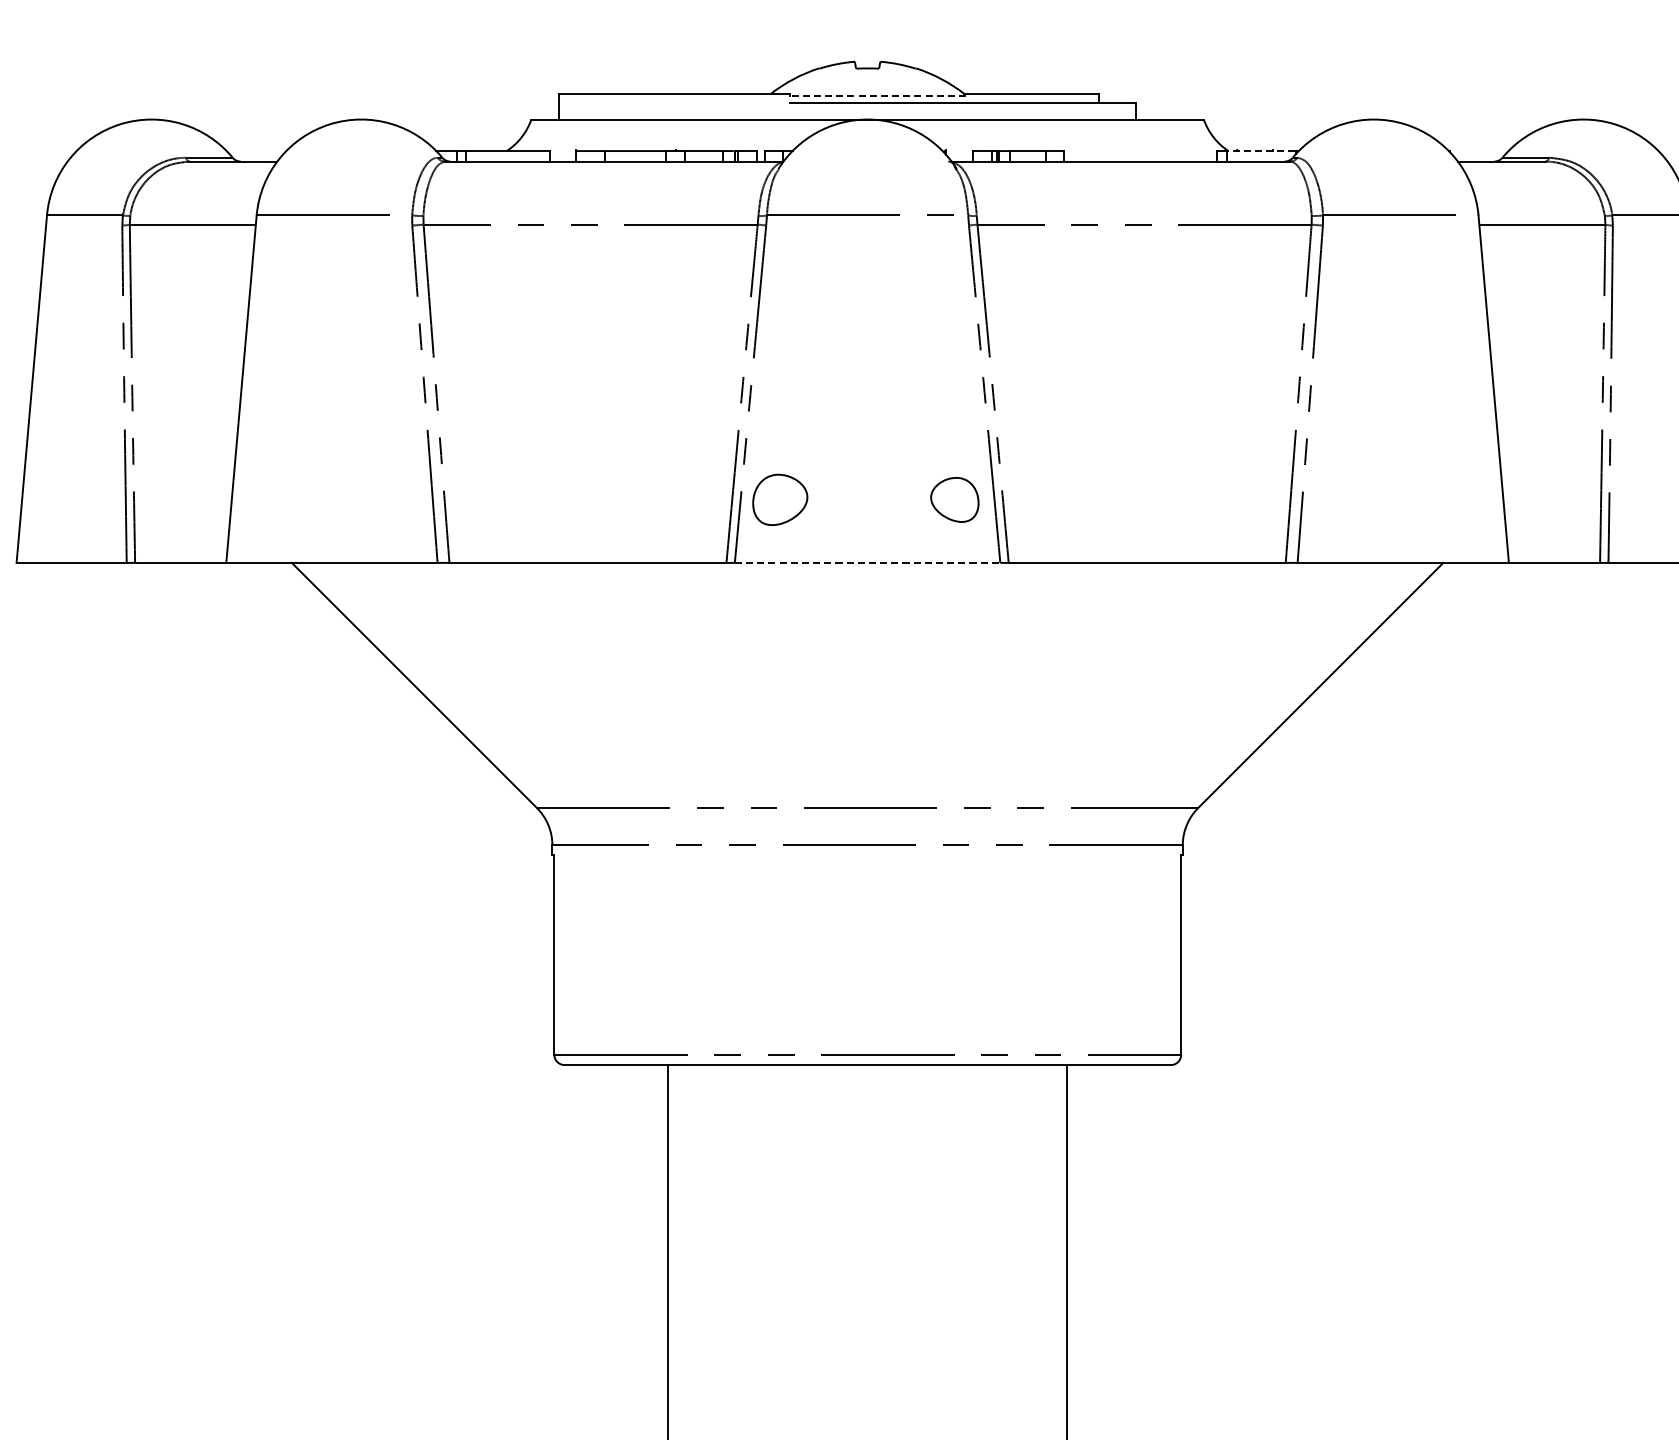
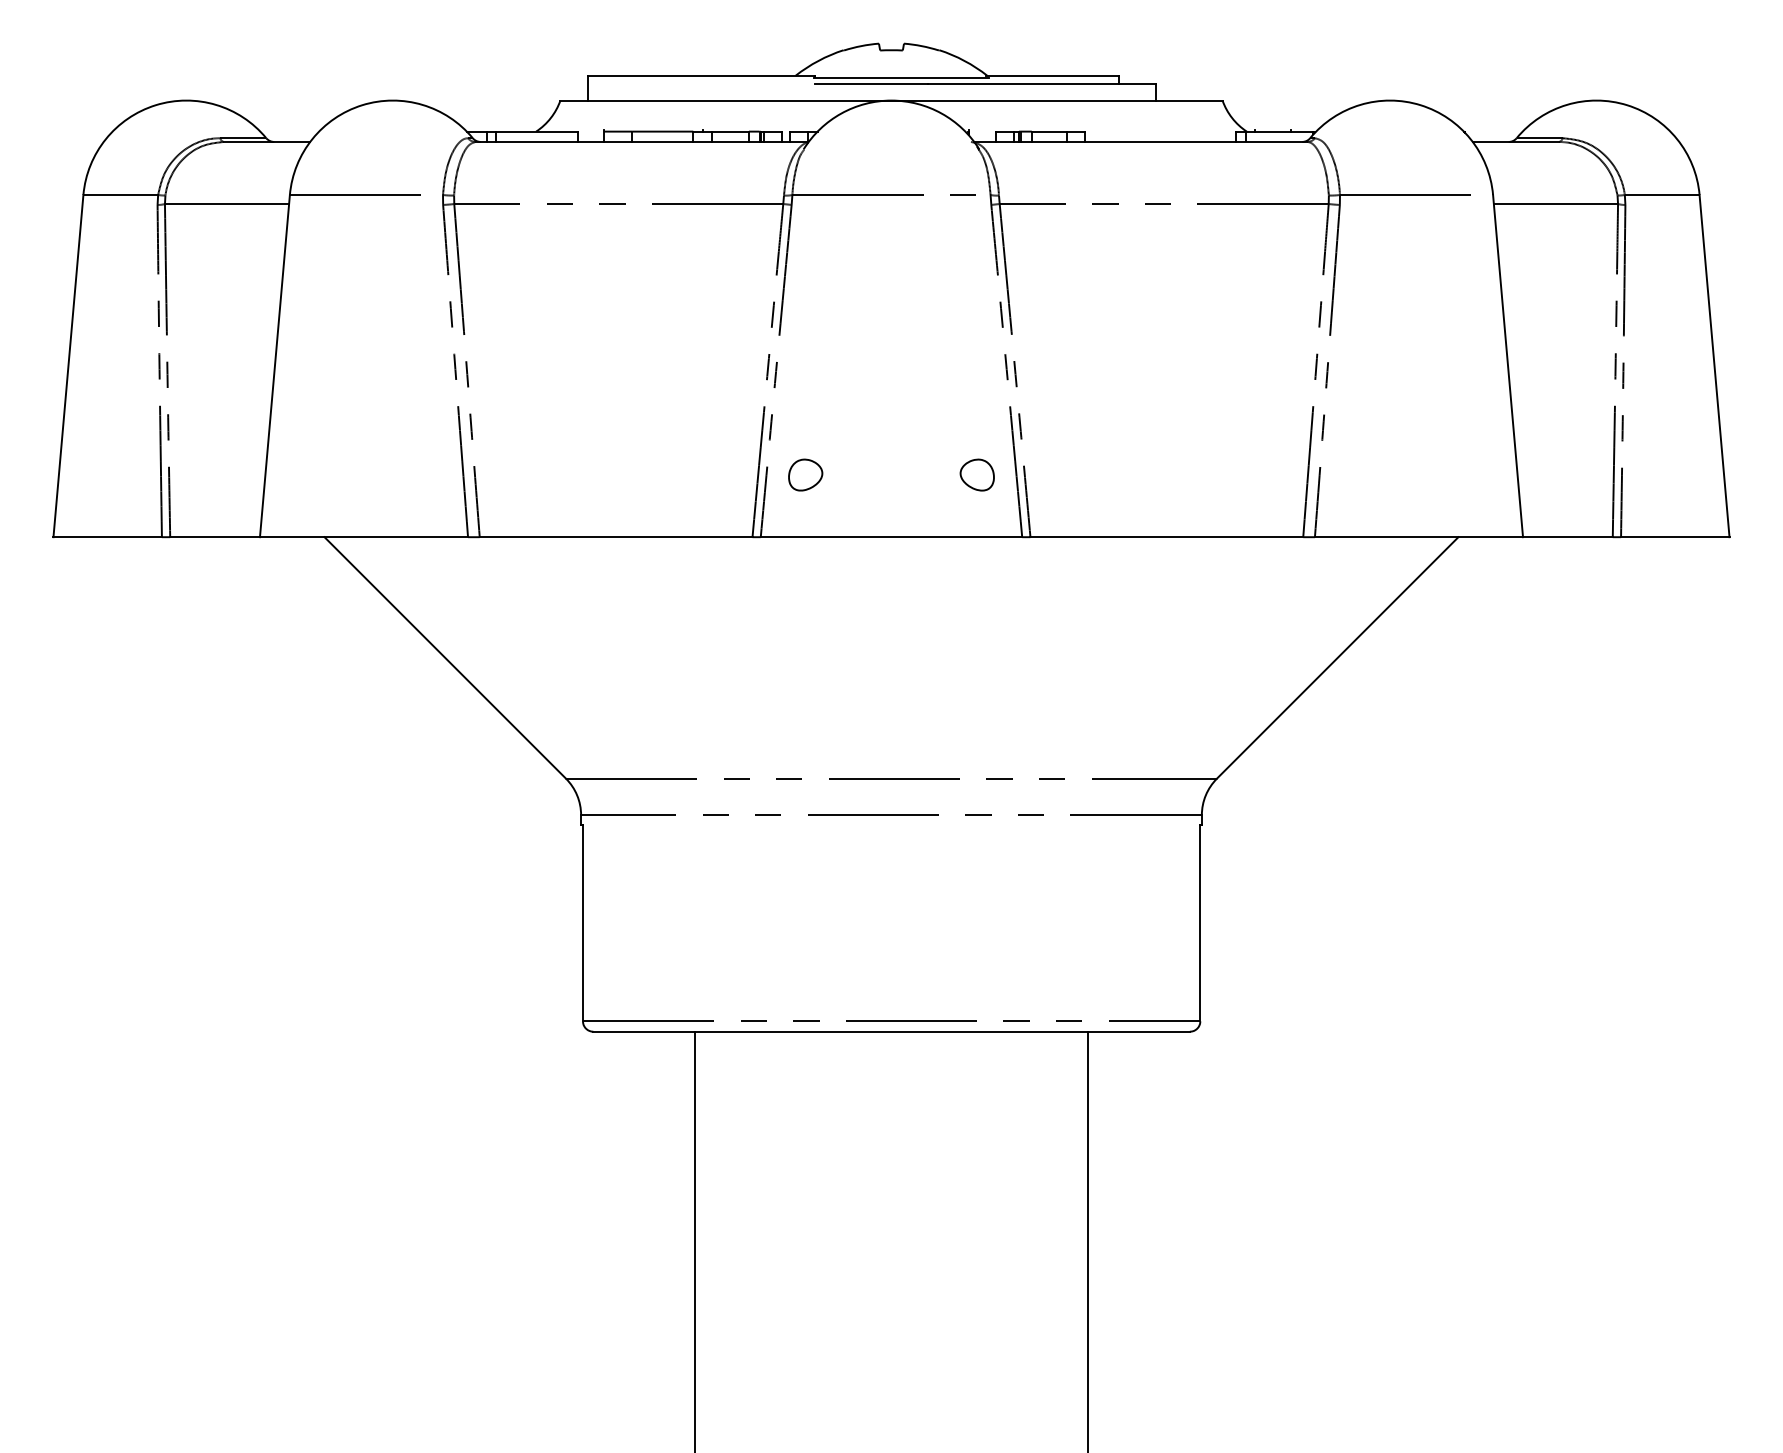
line: (876, 96) -> (900, 77), dashed -> solid
line: (1261, 150) -> (1279, 131), dashed -> solid
part: (780, 499) -> (805, 474), size x0.62
part: (953, 499) -> (976, 474), size x0.71
line: (867, 563) -> (891, 537), dashed -> solid

